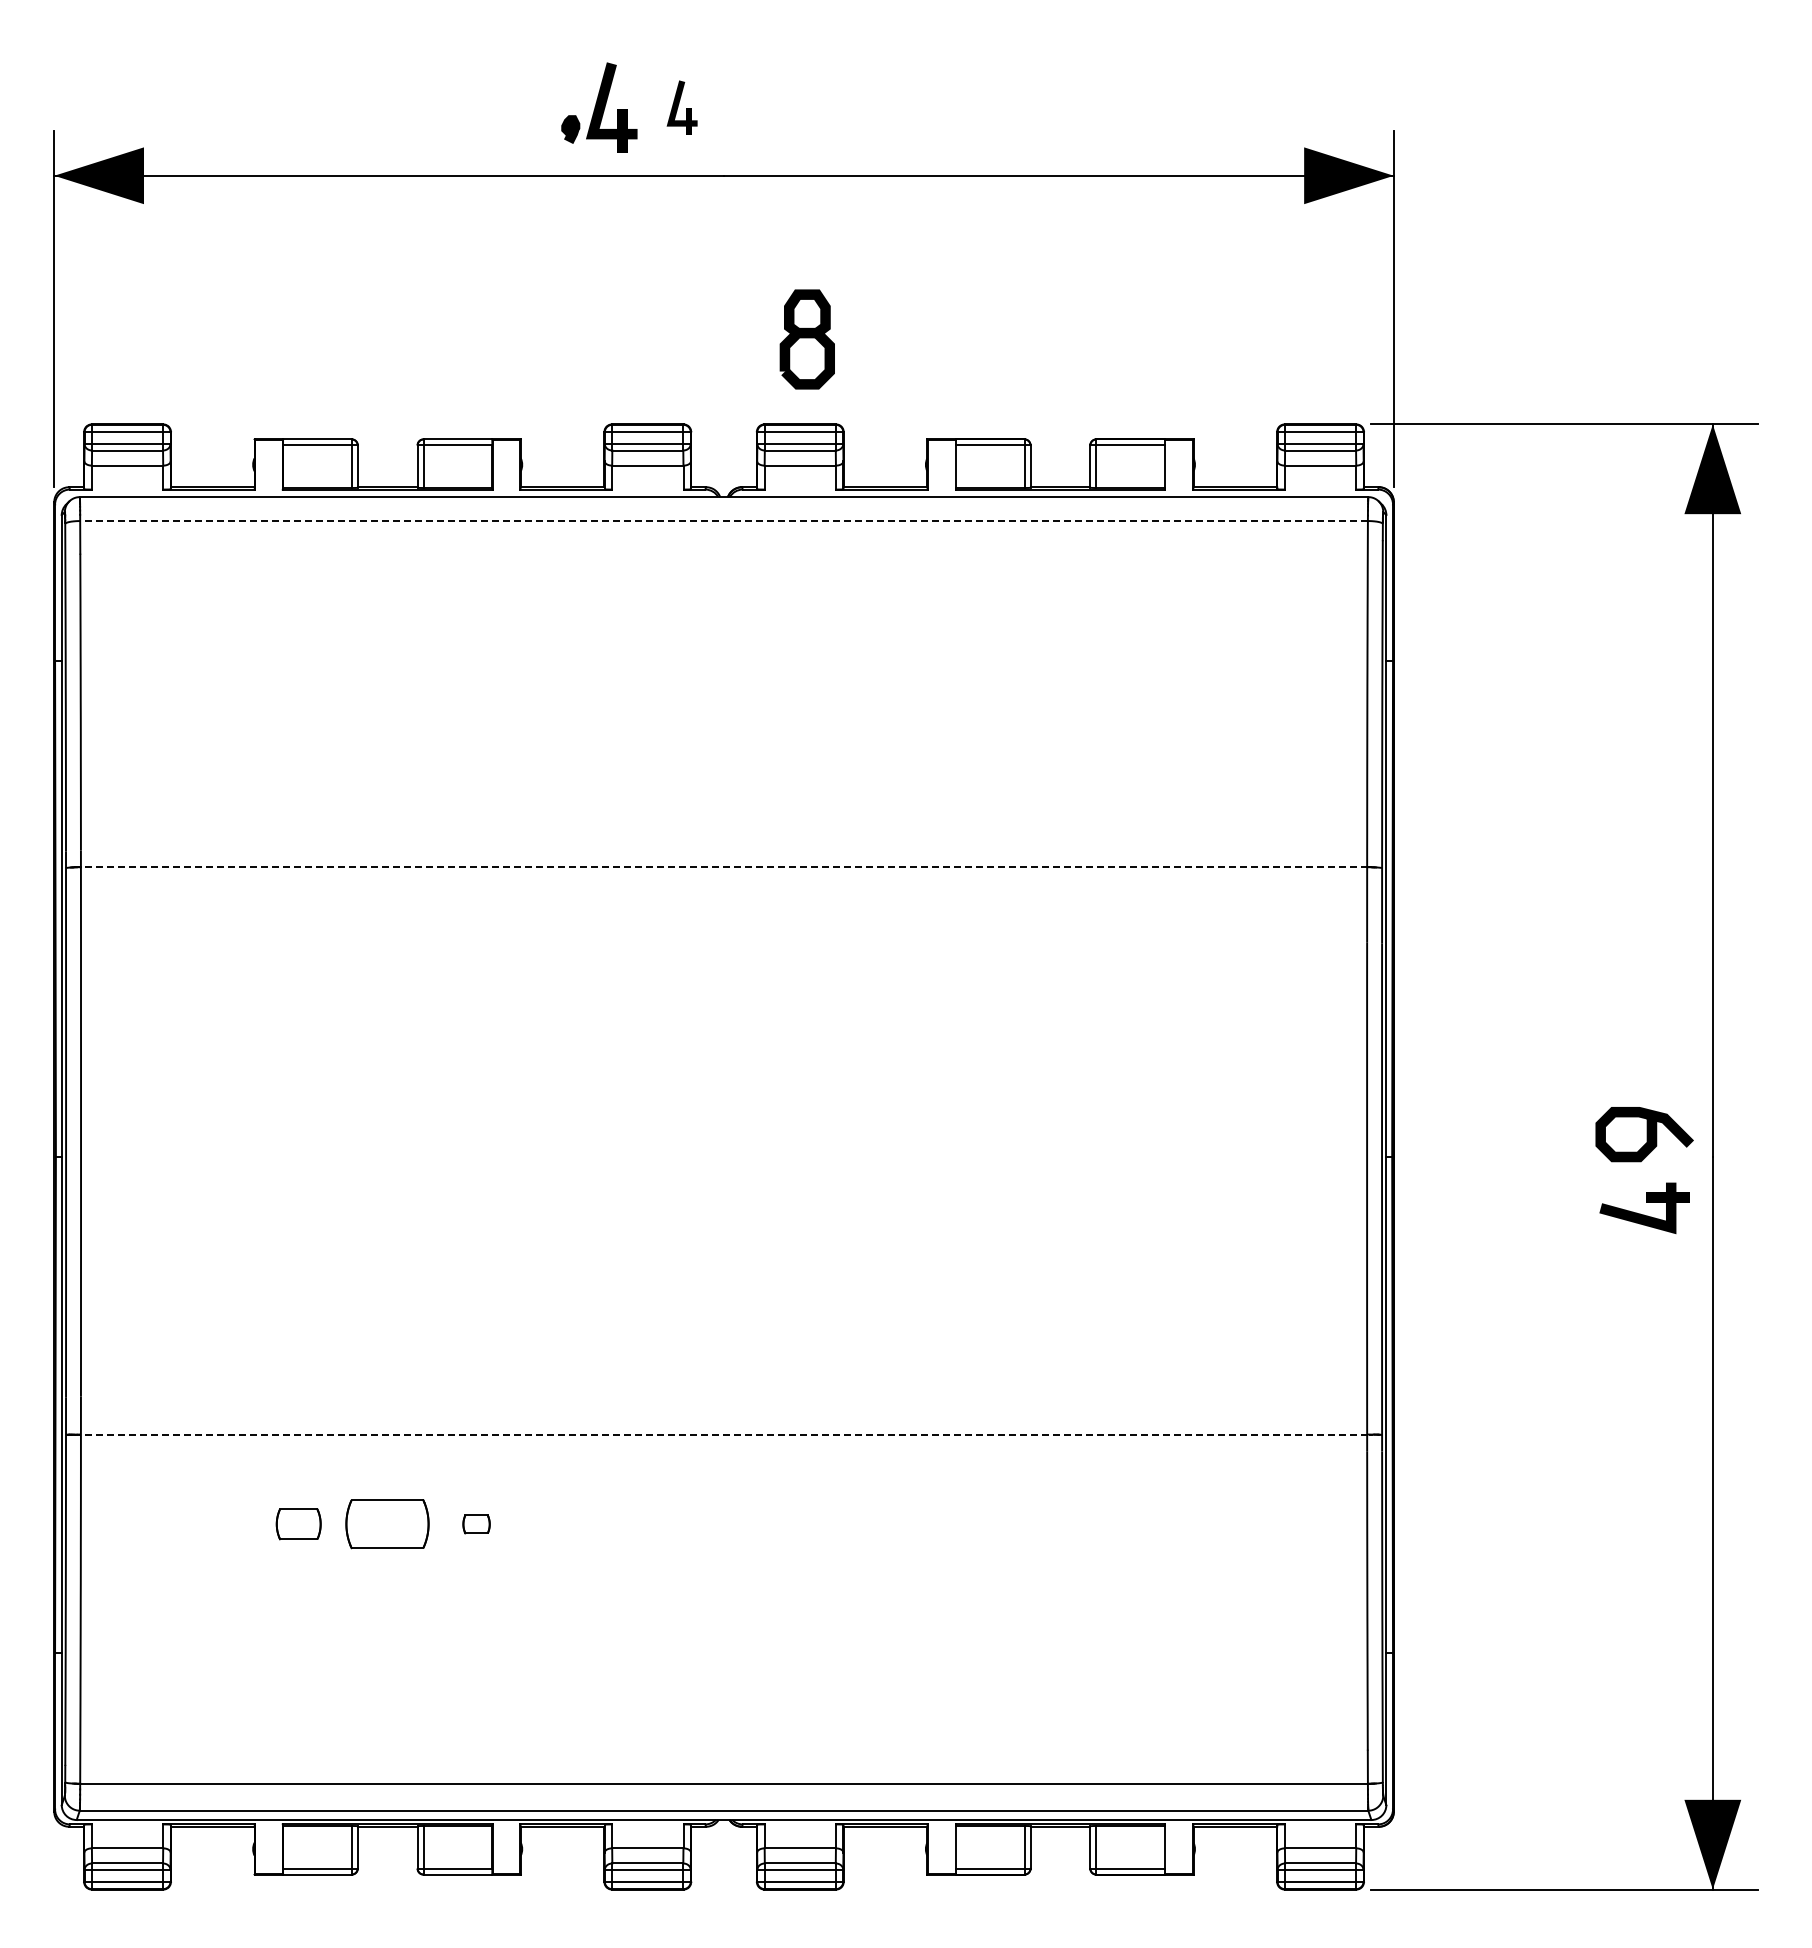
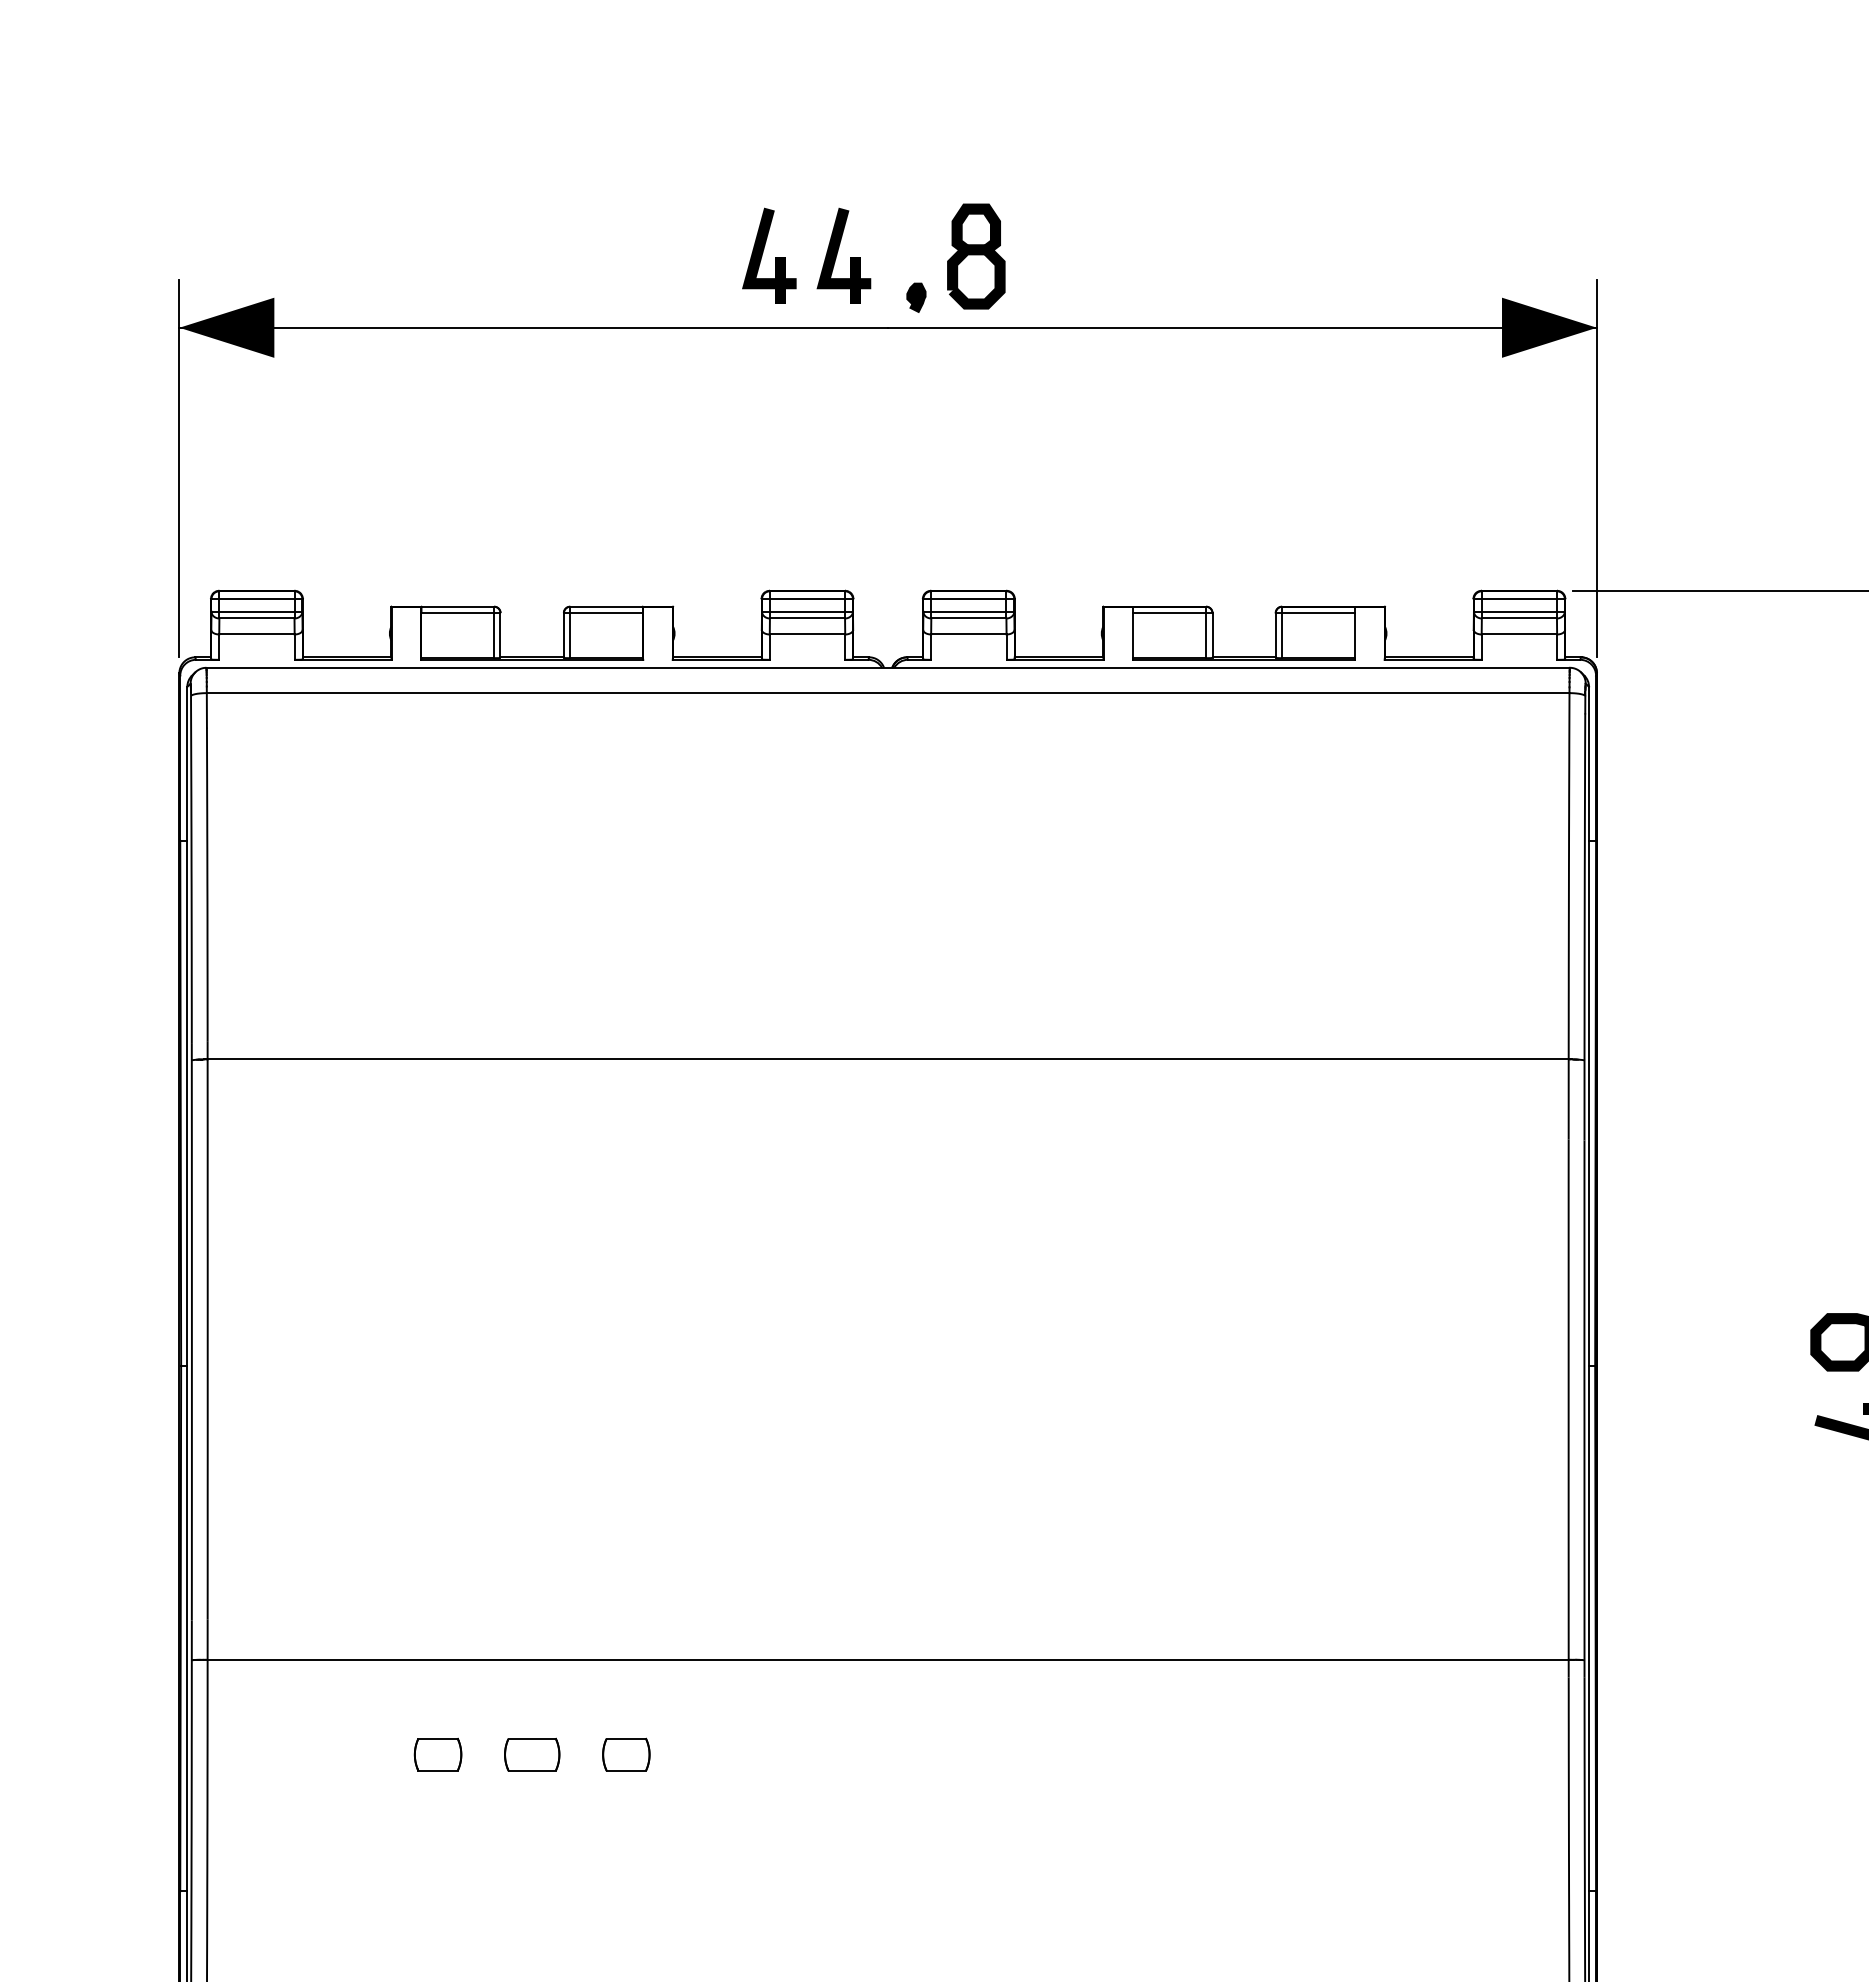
part: (681, 107) -> (843, 255), size x1.67
part: (570, 129) -> (916, 297), moved
part: (806, 339) -> (975, 256), moved
line: (724, 521) -> (888, 693), dashed -> solid
line: (723, 867) -> (887, 1059), dashed -> solid
line: (723, 1434) -> (887, 1659), dashed -> solid
part: (387, 1524) -> (532, 1754), size x0.62
part: (476, 1524) -> (626, 1754), size x1.67

